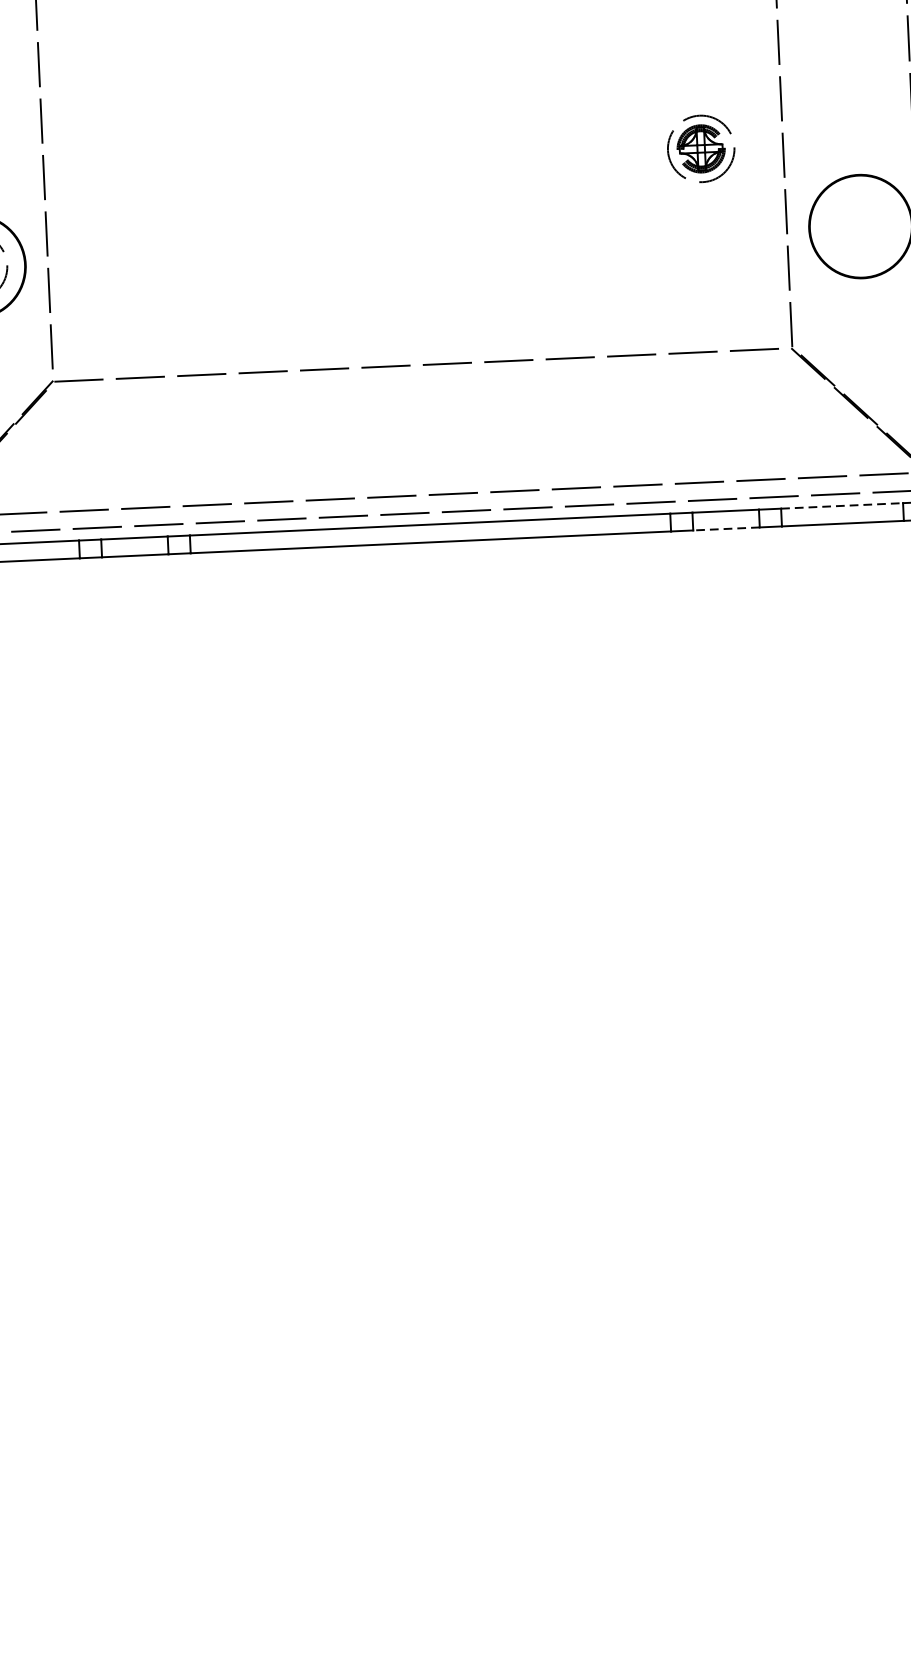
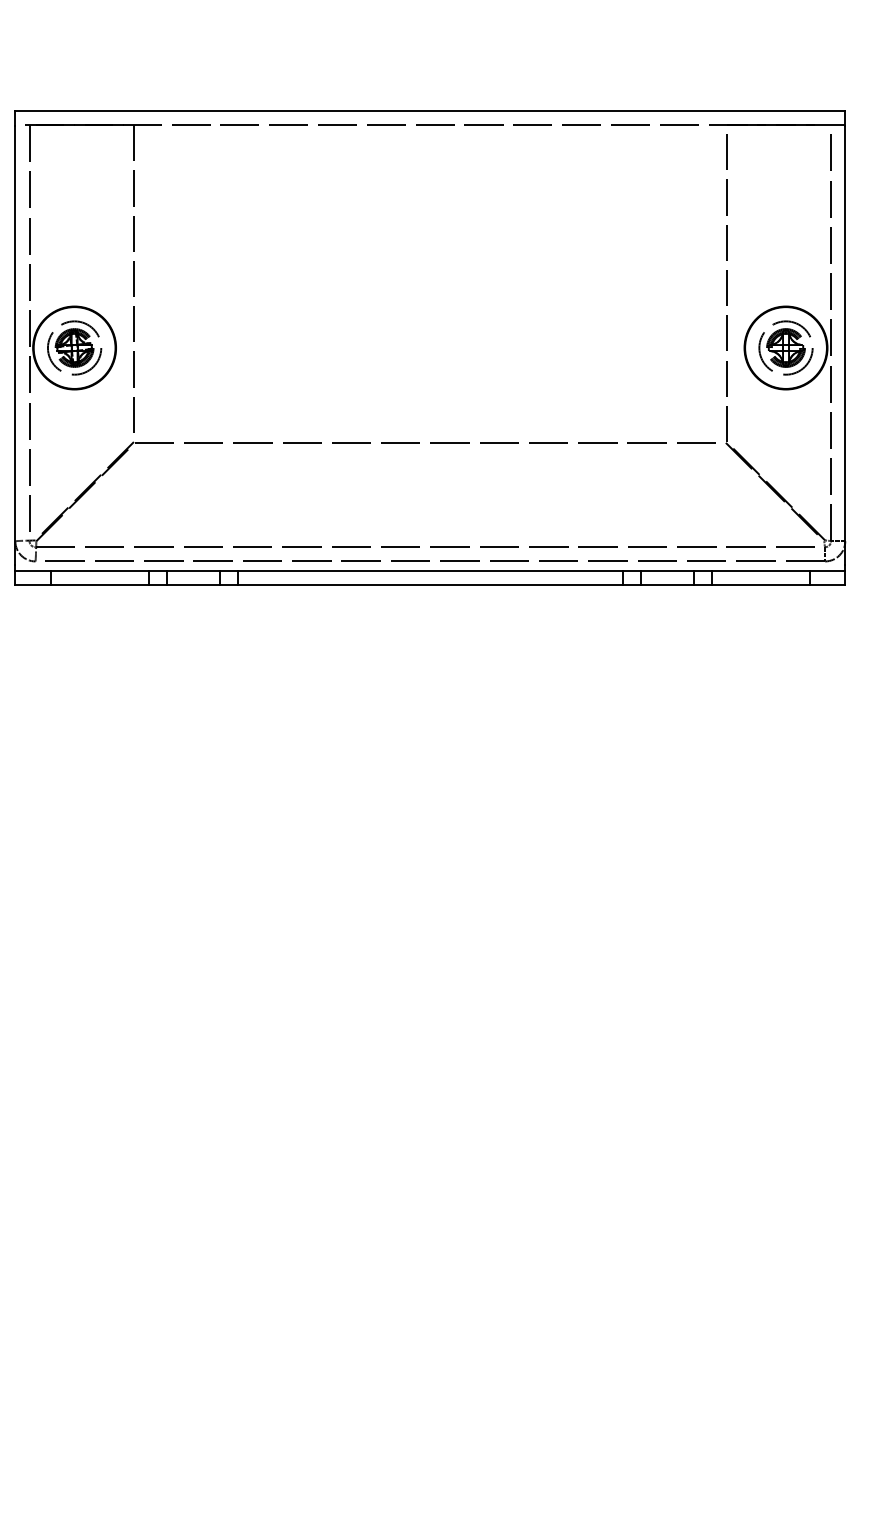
part: (700, 148) -> (785, 347), moved
line: (841, 505) -> (760, 570), dashed -> solid
line: (726, 529) -> (667, 585), dashed -> solid

